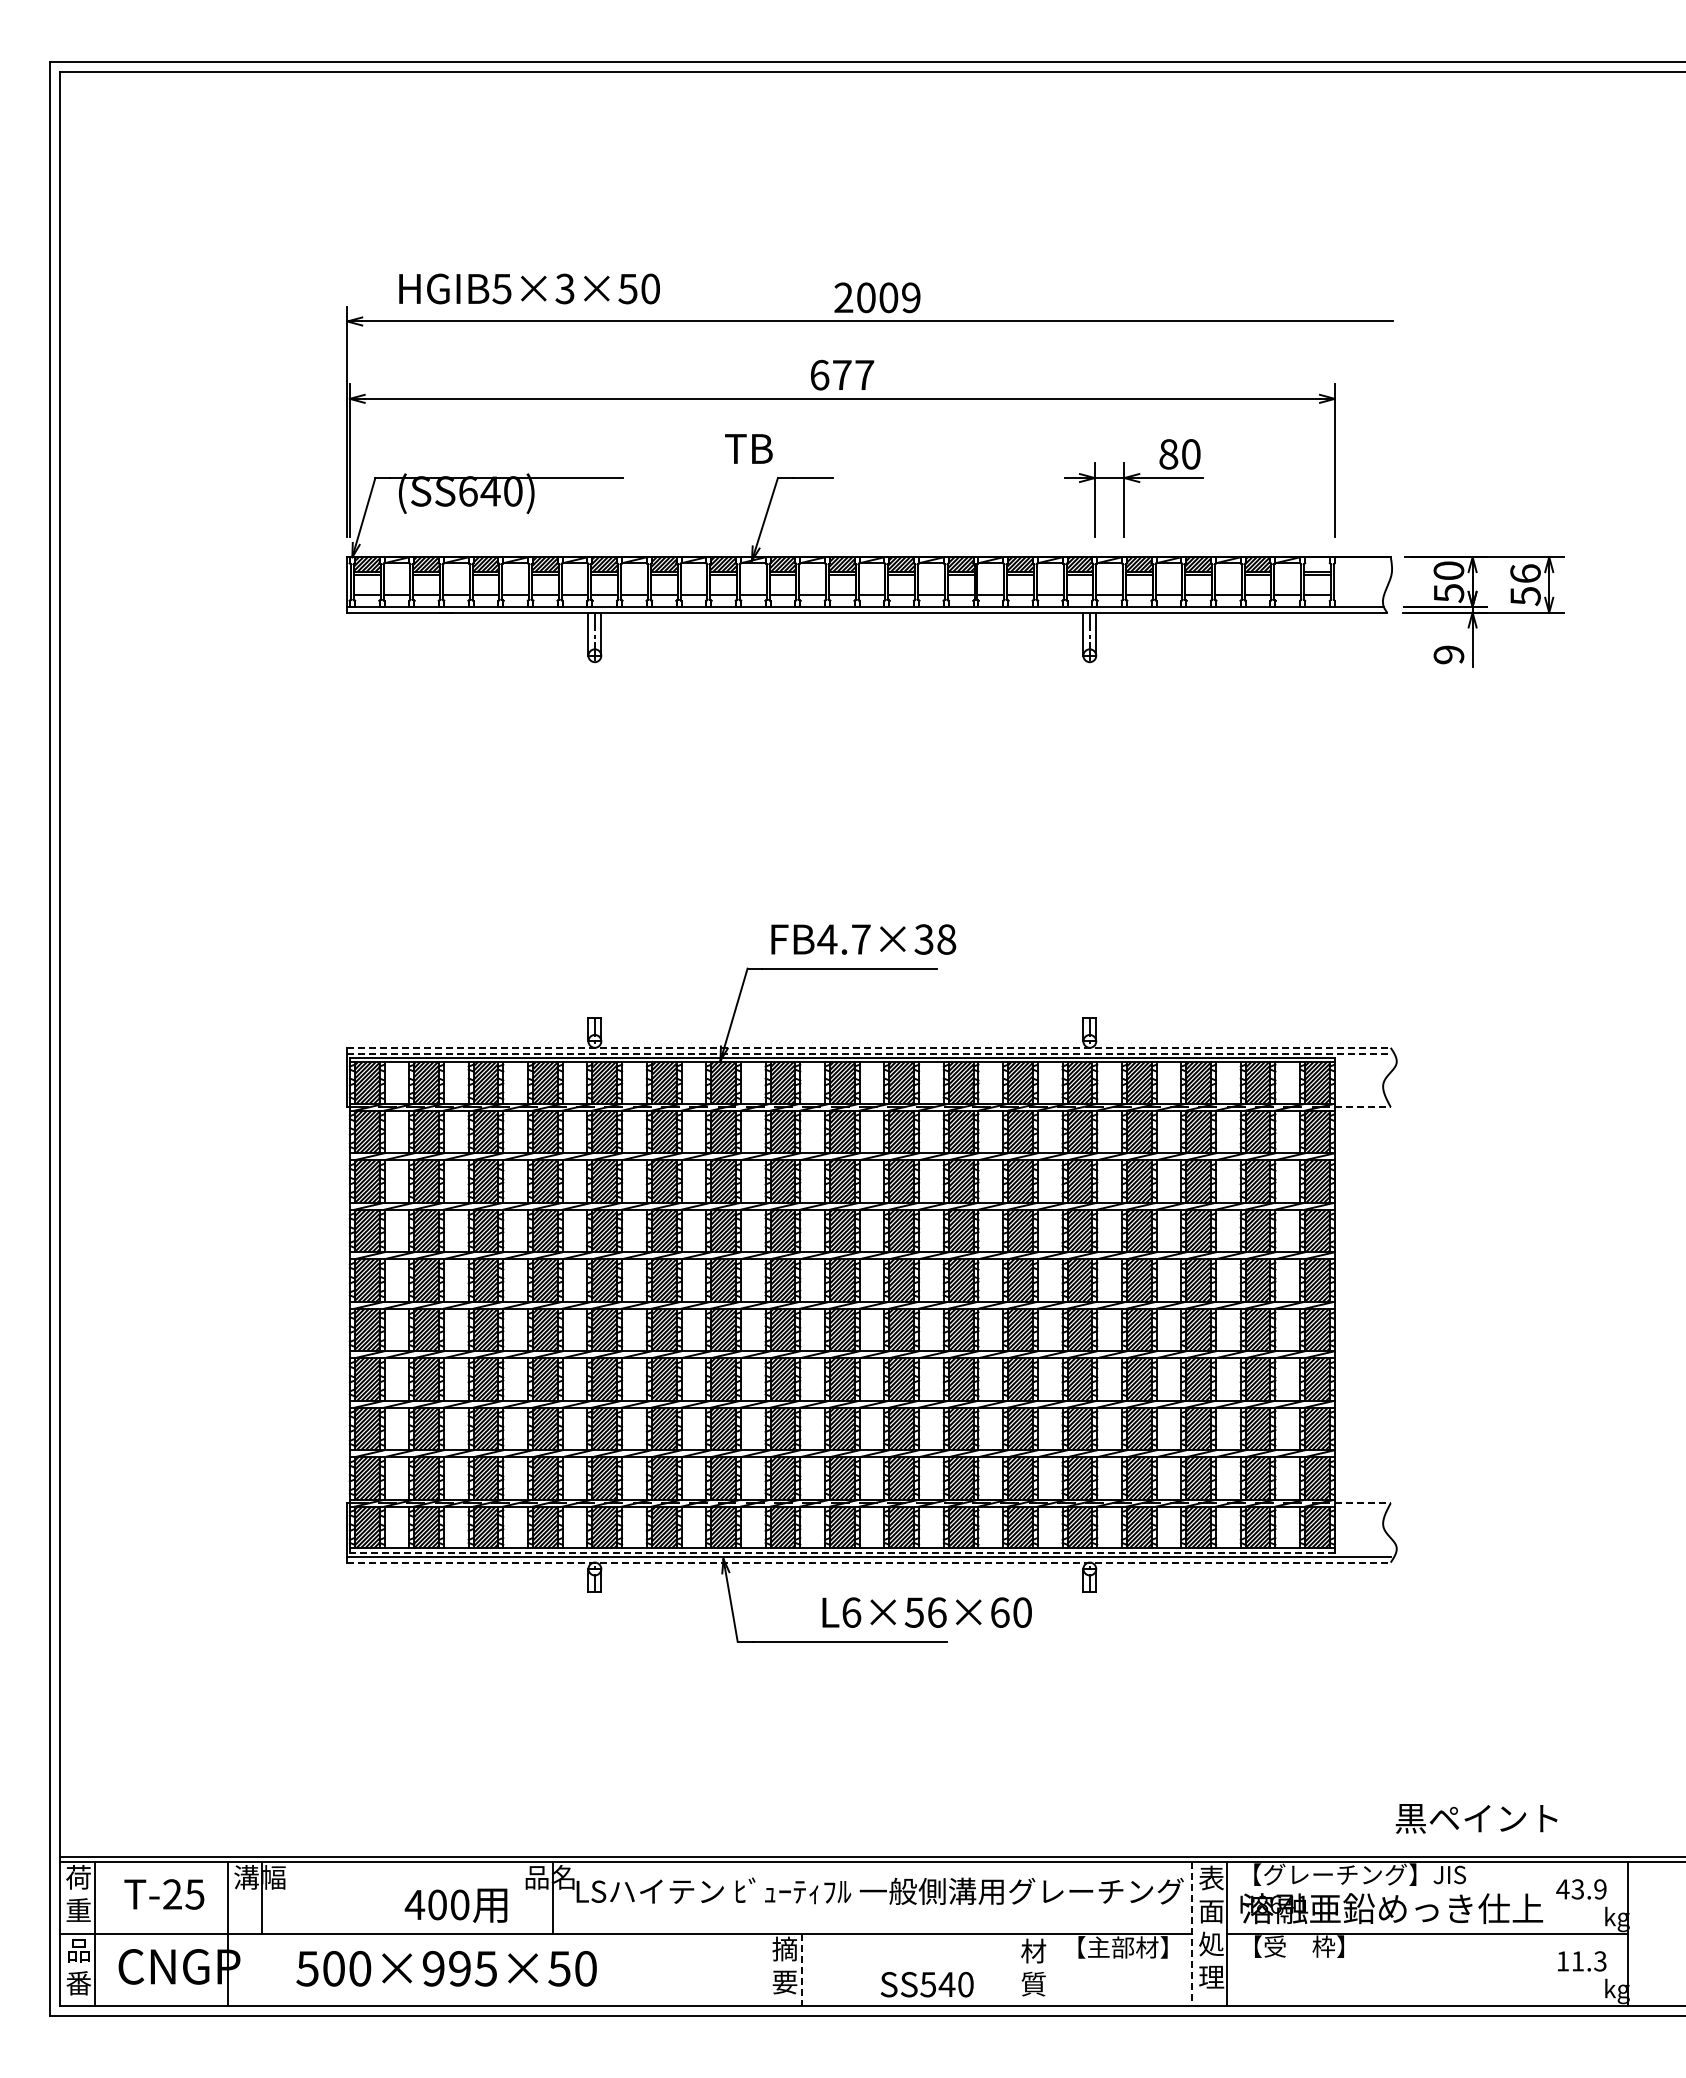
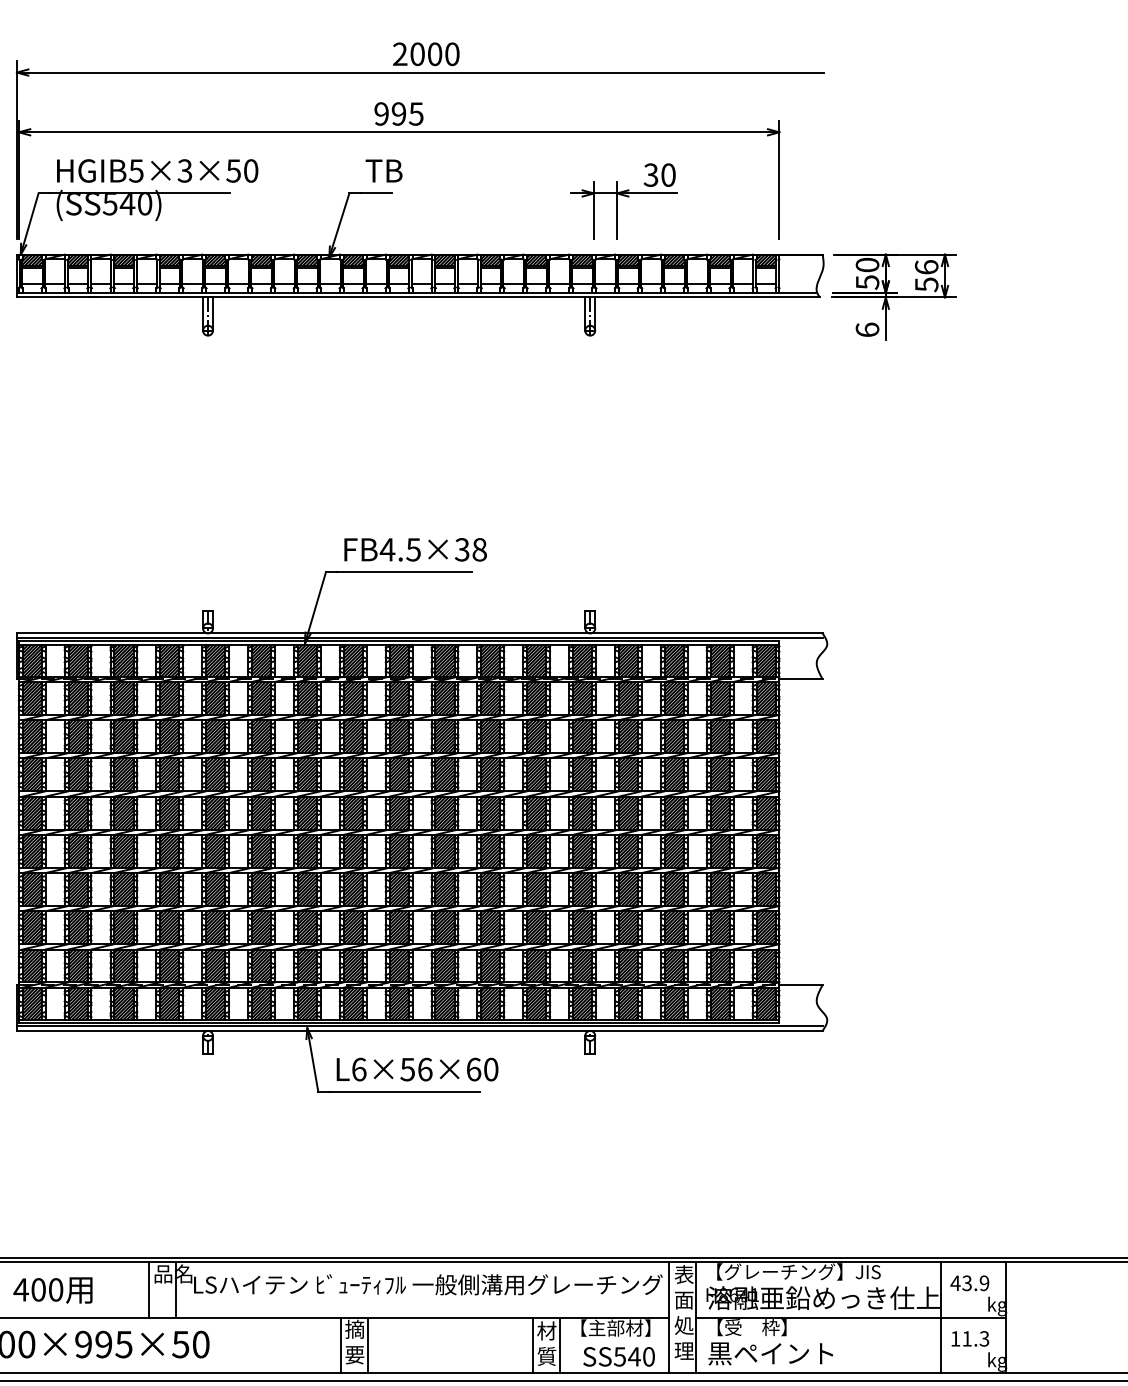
text: (529, 288) -> (157, 170), moved
text: (911, 297) -> (452, 54), 2009 -> 2000
text: (842, 374) -> (399, 113), 677 -> 995
text: (748, 448) -> (383, 170), moved
text: (1168, 454) -> (650, 175), 80 -> 30
text: (467, 491) -> (109, 203), (SS640) -> (SS540)
hatch: (1317, 564) -> (766, 260), added
text: (1448, 654) -> (867, 329), 9 -> 6
text: (860, 939) -> (413, 549), FB4.7×38 -> FB4.5×38
line: (869, 1047) -> (420, 633), dashed -> solid
line: (869, 1053) -> (420, 637), dashed -> solid
line: (1362, 1107) -> (800, 679), dashed -> solid
line: (1362, 1503) -> (800, 985), dashed -> solid
line: (841, 1552) -> (398, 1023), dashed -> solid
line: (869, 1562) -> (420, 1030), dashed -> solid
text: (926, 1612) -> (417, 1069), moved
text: (1476, 1818) -> (770, 1353), moved
line: (518, 1897) -> (149, 1289), added
text: (455, 1905) -> (52, 1290), moved
line: (1192, 1933) -> (669, 1317), dashed -> solid
line: (1543, 1933) -> (940, 1317), added
line: (766, 1969) -> (340, 1345), added
line: (801, 1969) -> (367, 1345), dashed -> solid
line: (1015, 1969) -> (532, 1345), added
line: (1050, 1969) -> (559, 1345), added
text: (926, 1984) -> (618, 1356), moved

